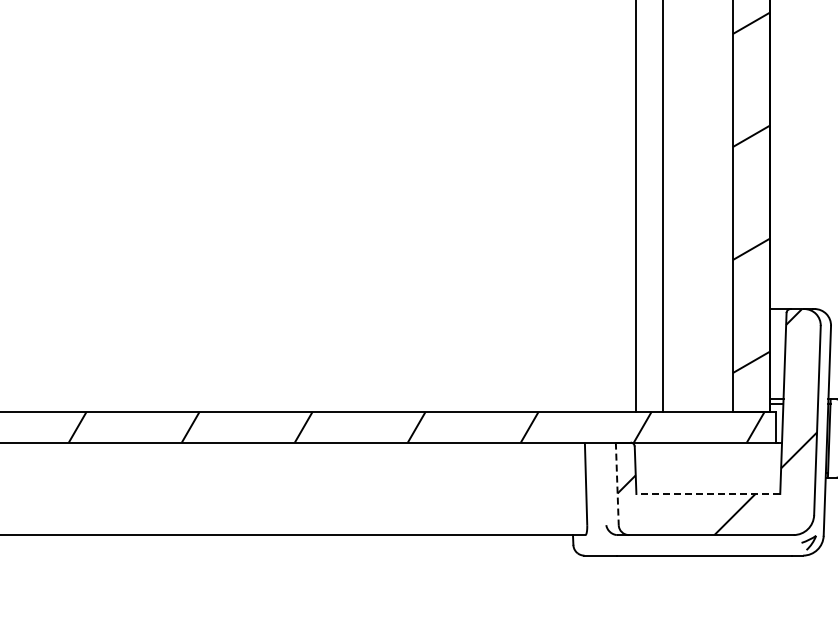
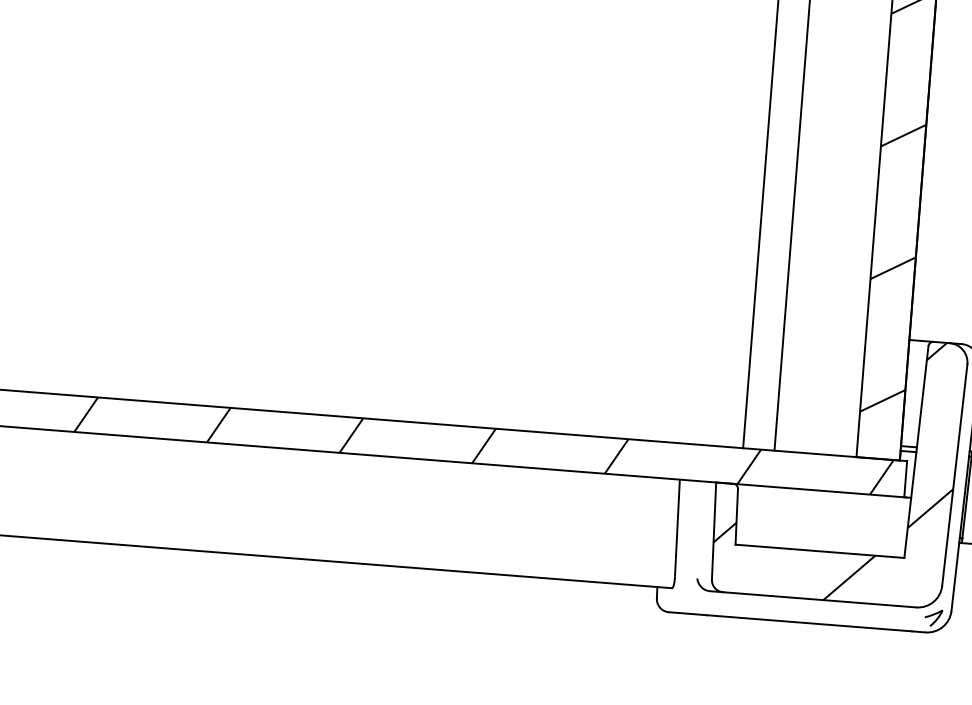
line: (617, 484) -> (714, 531), dashed -> solid
line: (708, 493) -> (820, 550), dashed -> solid

